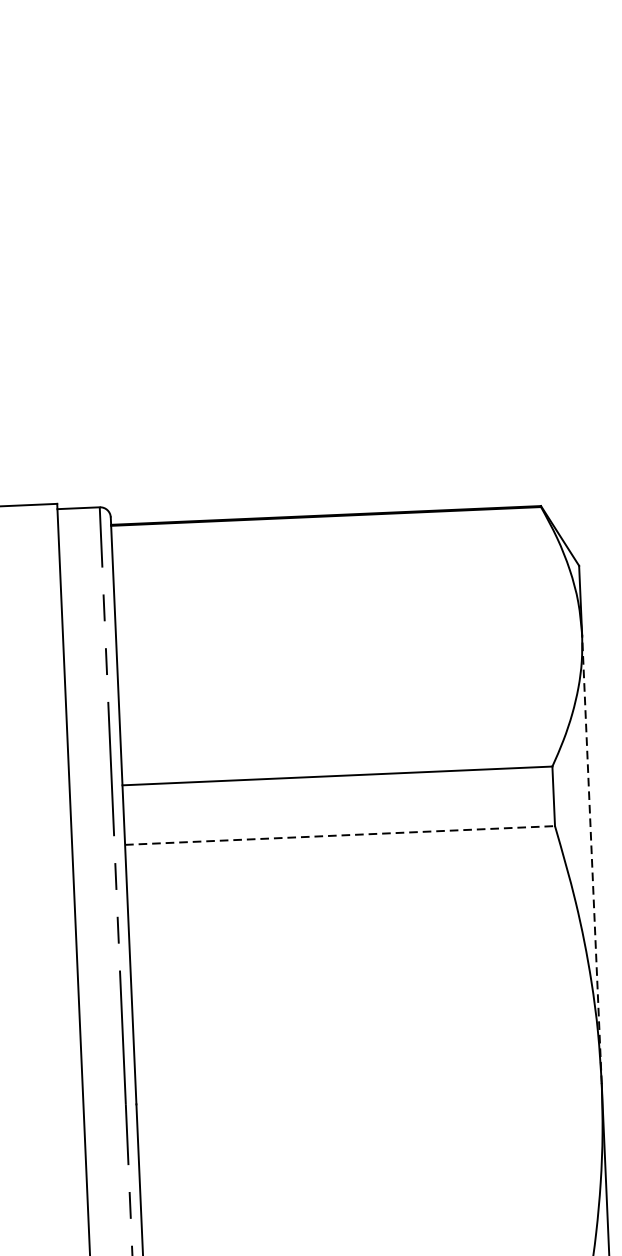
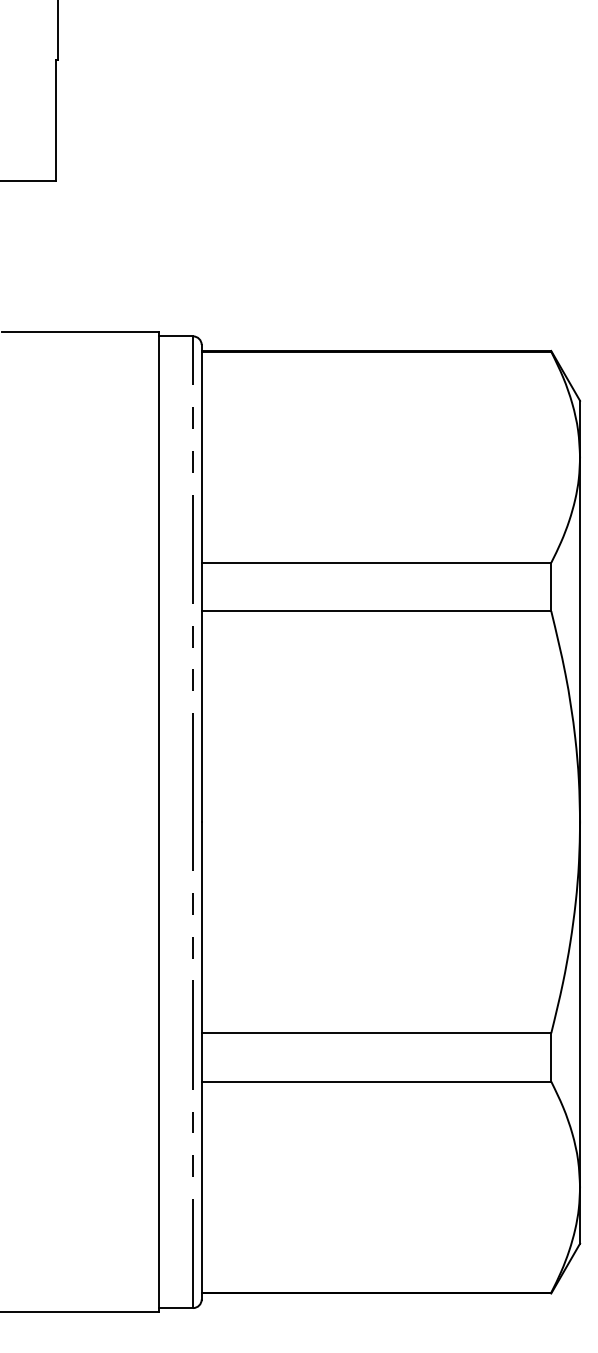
line: (340, 835) -> (376, 611), dashed -> solid
line: (592, 859) -> (580, 639), dashed -> solid

